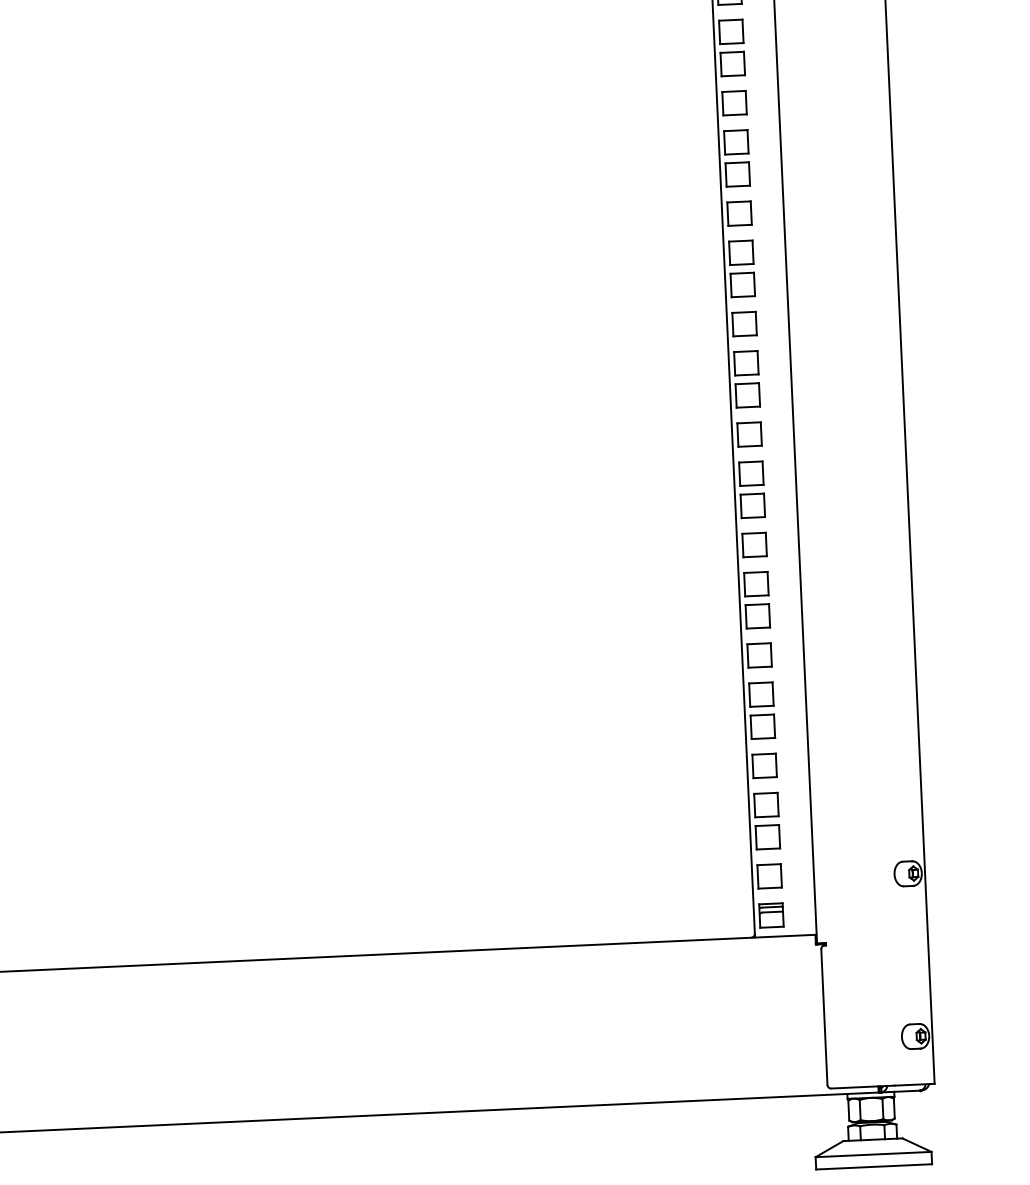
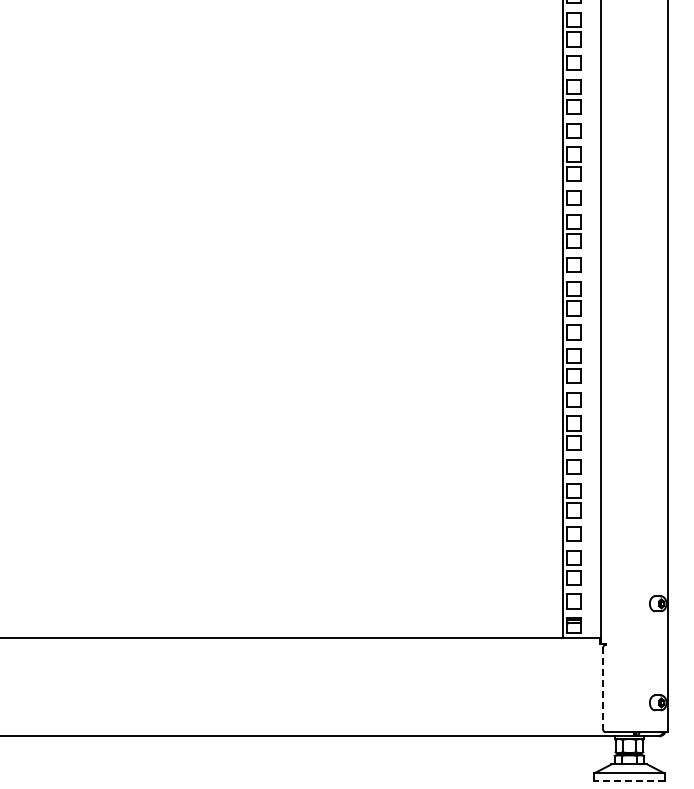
line: (824, 1018) -> (603, 689), solid -> dashed
line: (872, 1166) -> (628, 780), solid -> dashed

